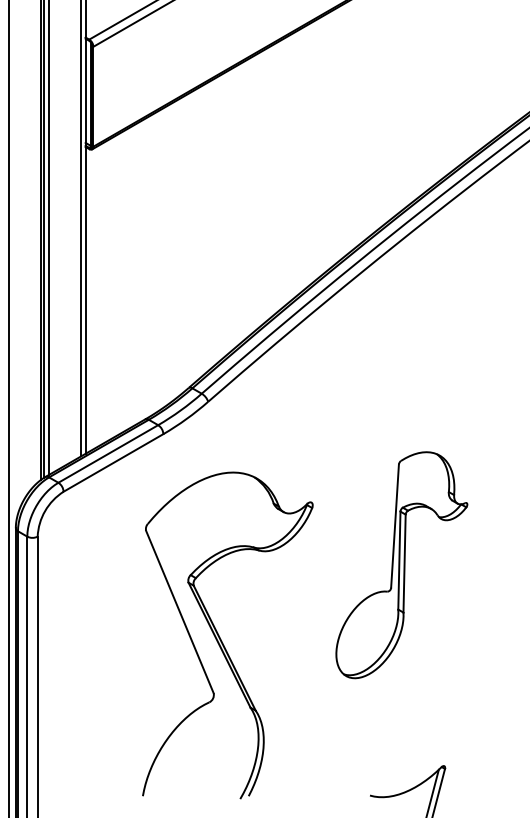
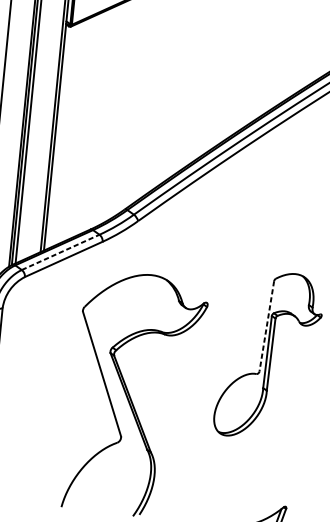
line: (108, 453) -> (60, 252), solid -> dashed
line: (395, 526) -> (267, 326), solid -> dashed

